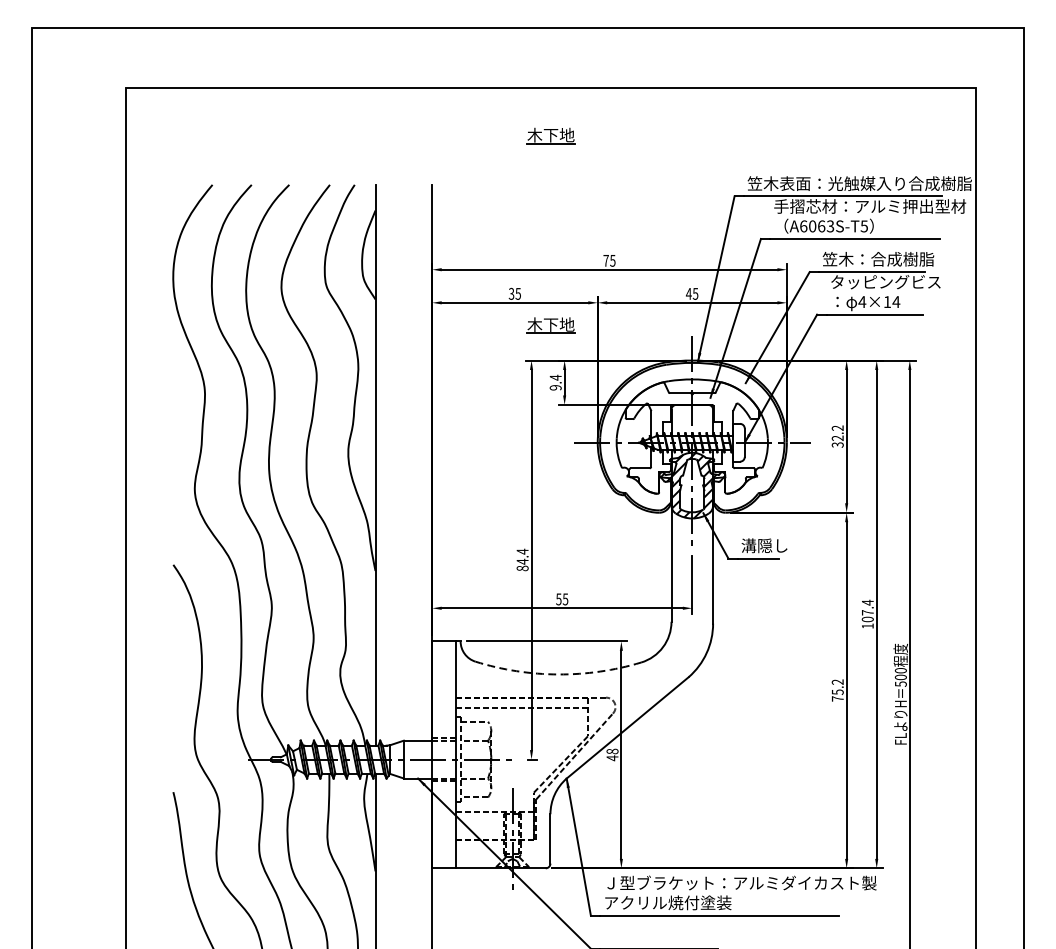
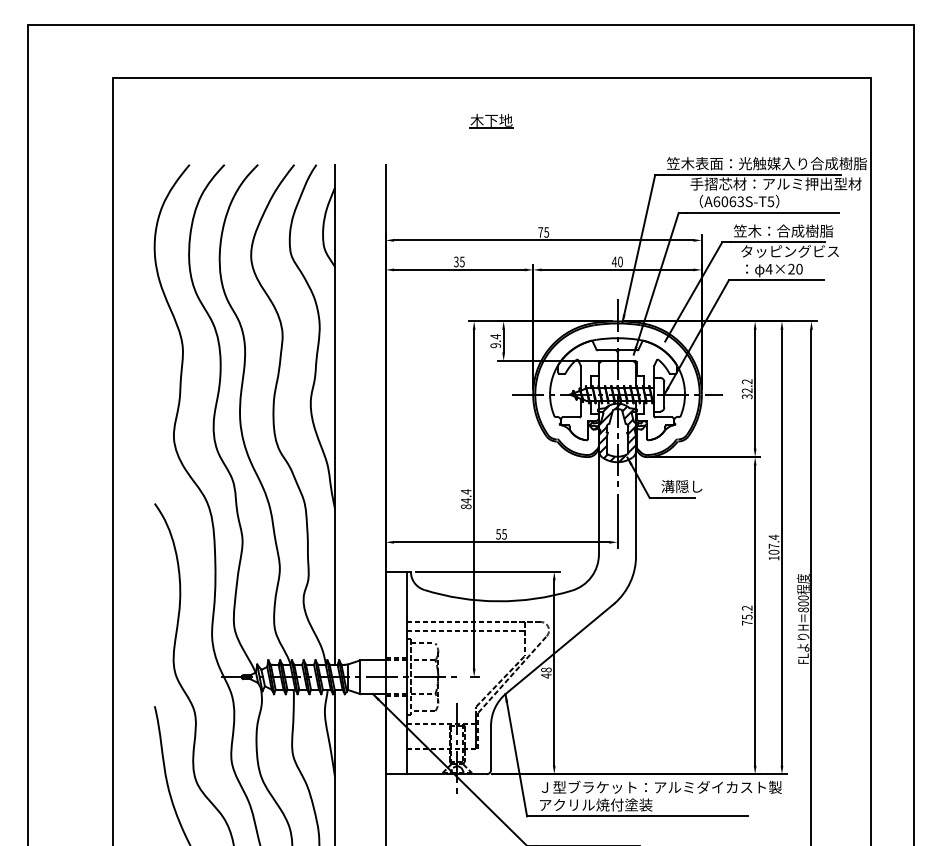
text: (695, 293) -> (620, 261), 45 -> 40
text: (891, 301) -> (795, 268), 4×14 -> 4×20
part: (550, 324) -> (491, 289), removed
arc: (558, 674) -> (498, 601), dashed -> solid
text: (900, 683) -> (803, 609), 500 -> 800

